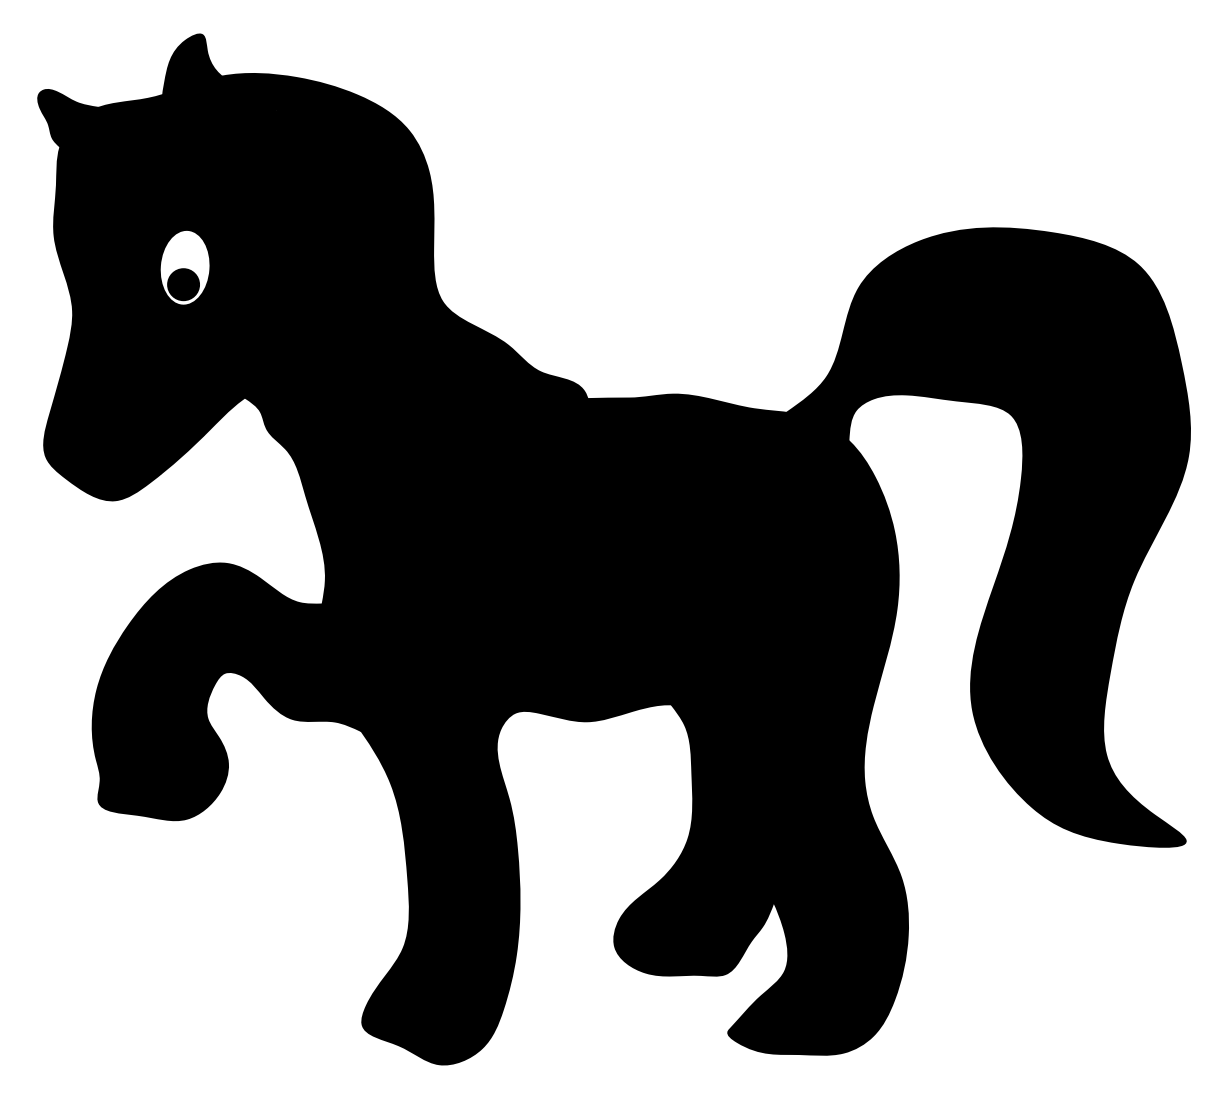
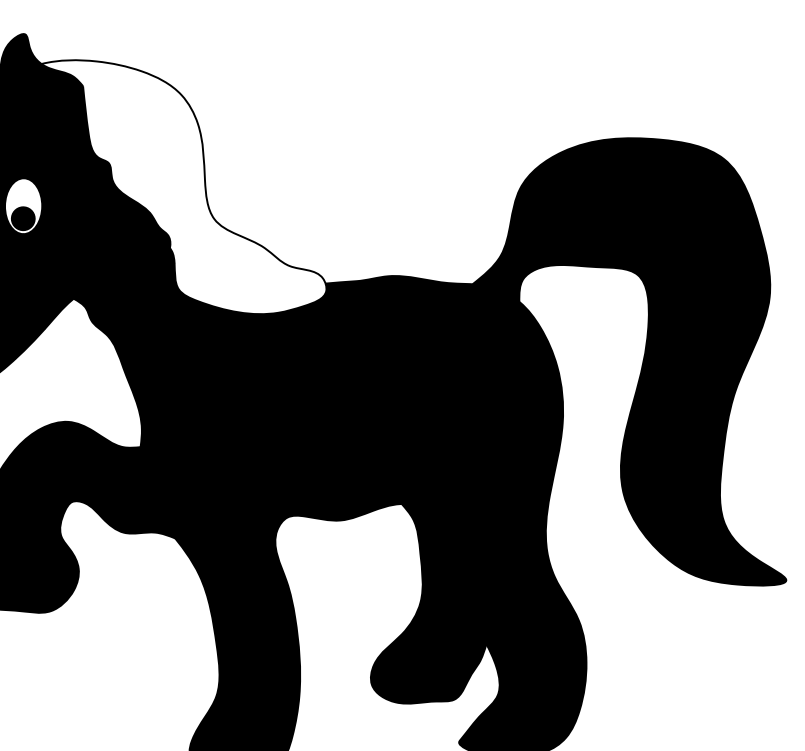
fill: (404, 254) -> (184, 186), removed

